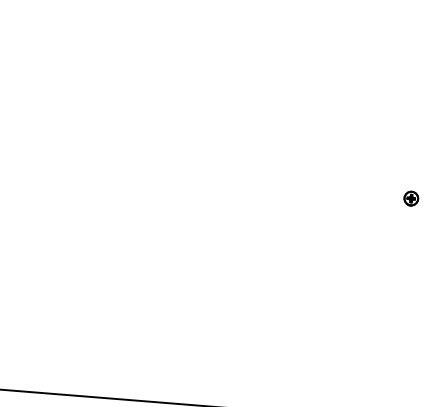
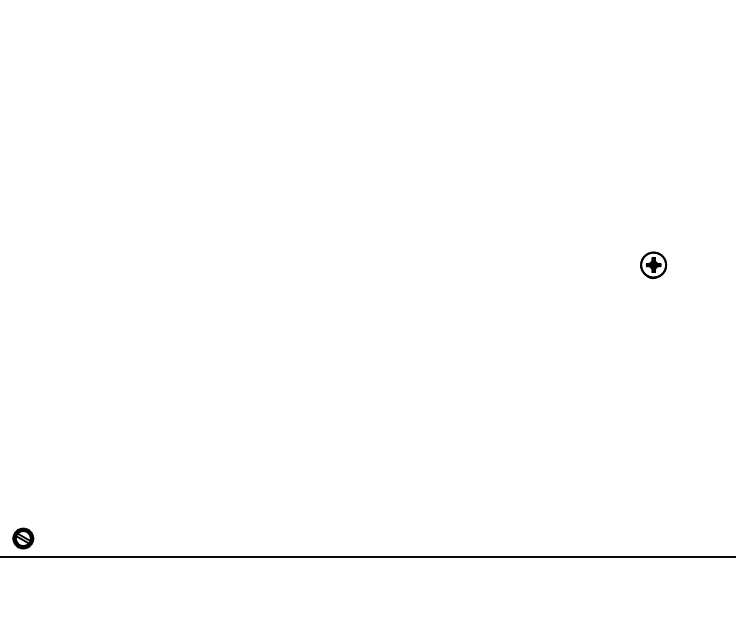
part: (411, 198) -> (653, 265), size x1.4

